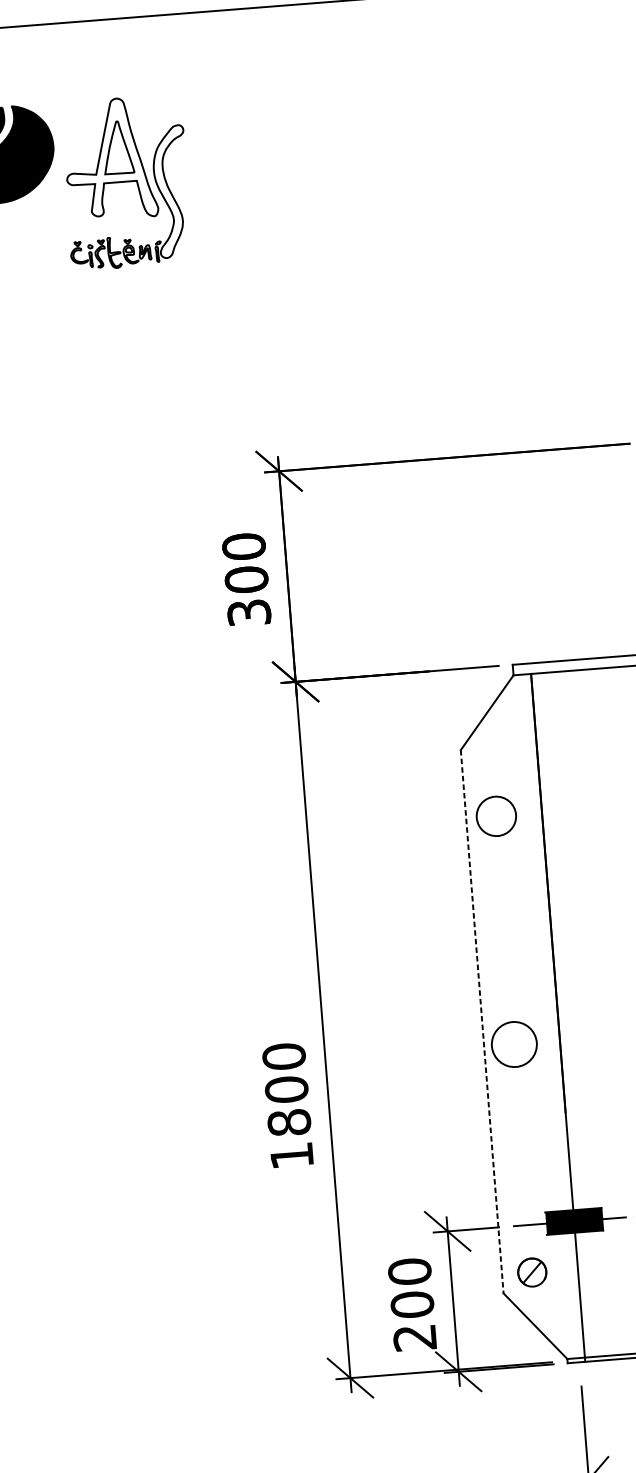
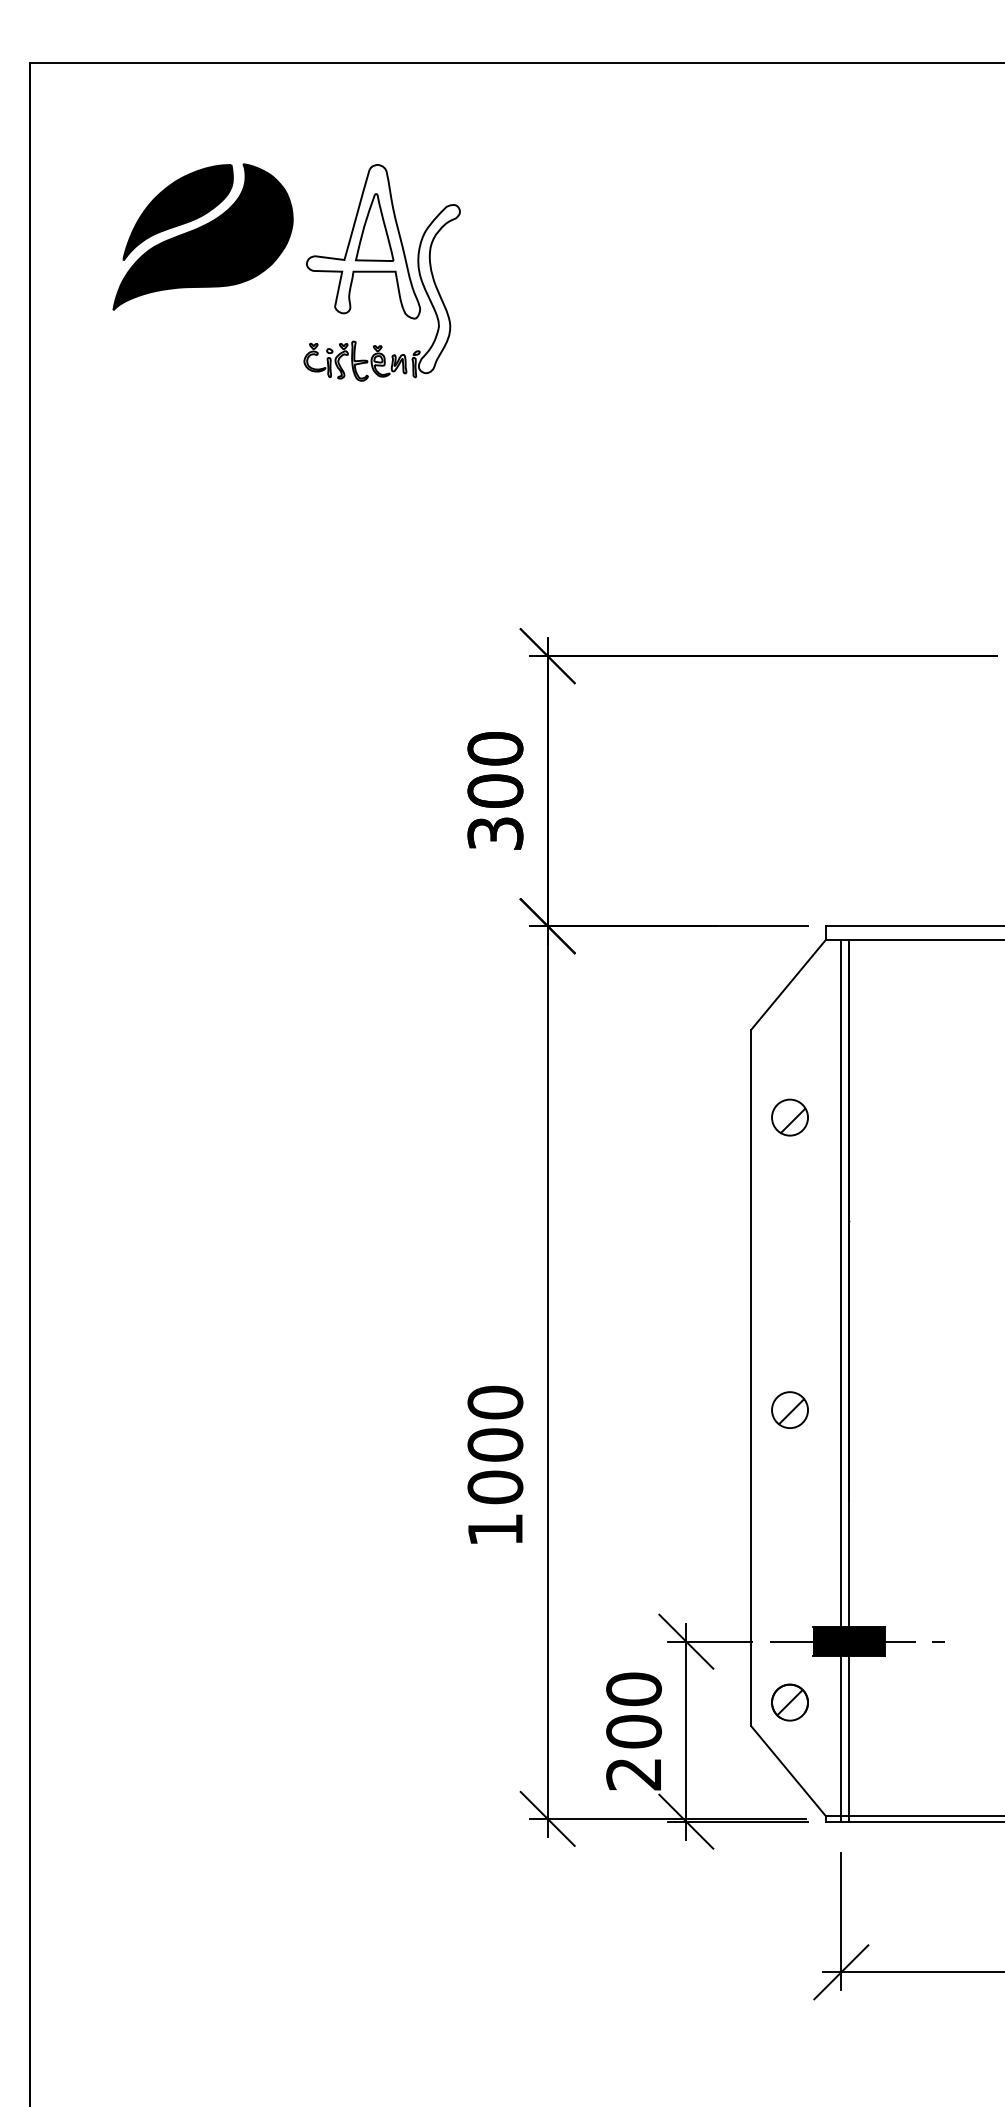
part: (495, 816) -> (789, 1117), size x0.71
line: (552, 1018) -> (841, 1380), added
line: (482, 1022) -> (751, 1378), dashed -> solid
part: (513, 1043) -> (789, 1409), size x0.62
text: (289, 1122) -> (495, 1487), 1800 -> 1000

